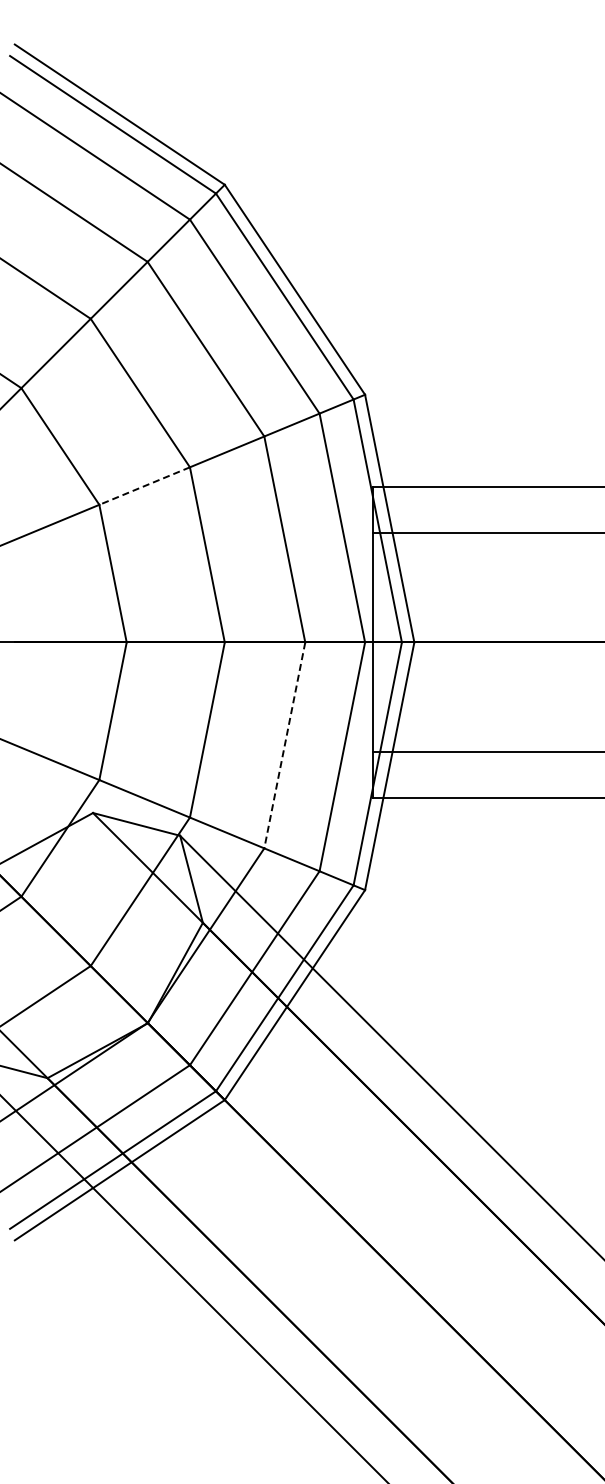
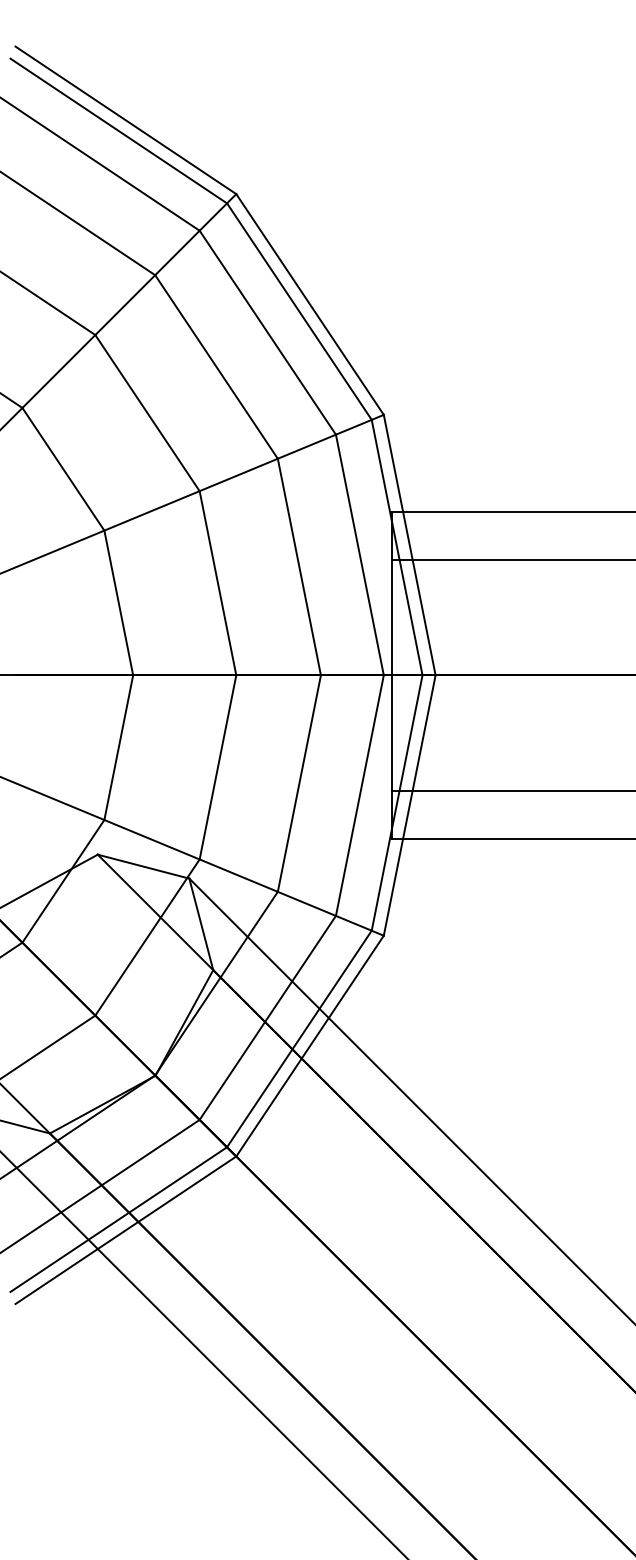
line: (144, 486) -> (151, 511), dashed -> solid
line: (284, 745) -> (299, 783), dashed -> solid

